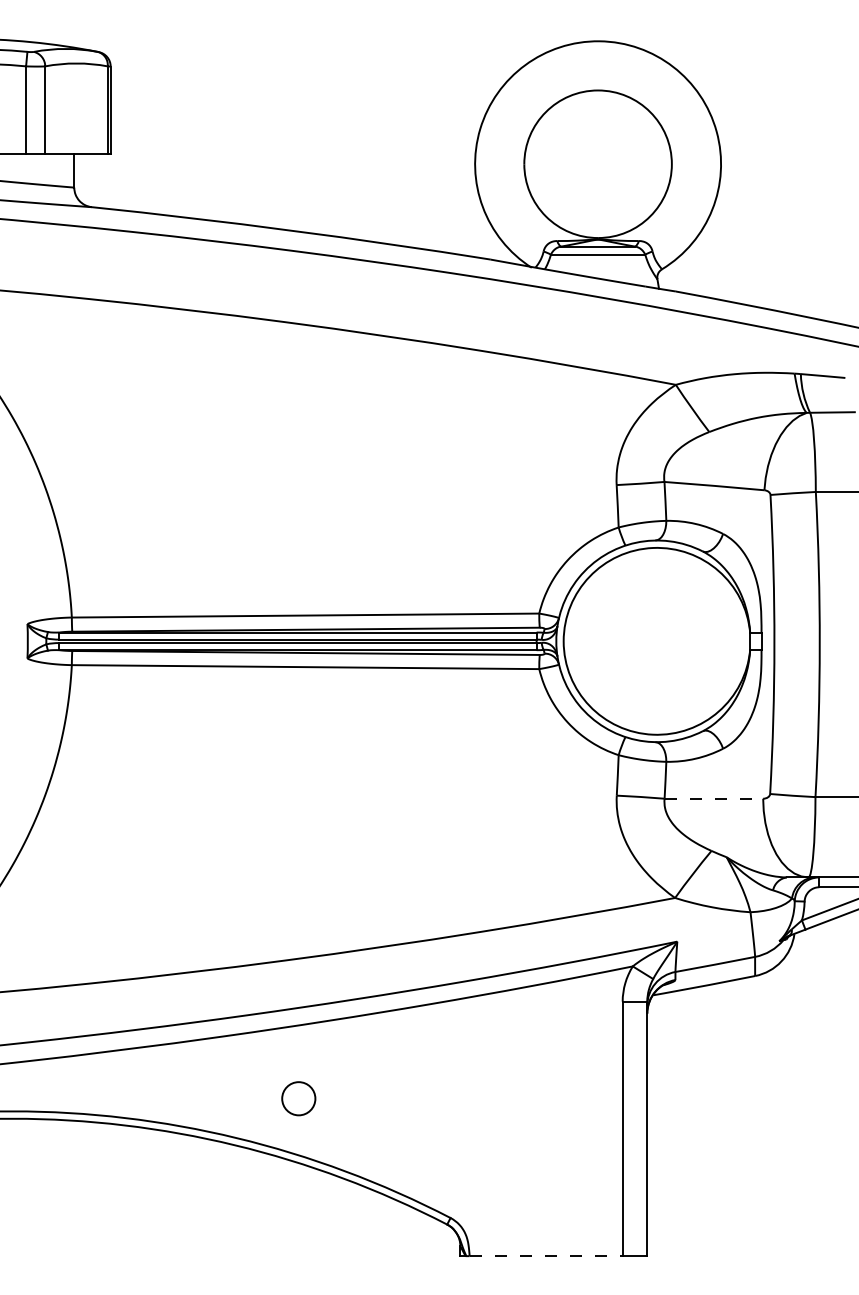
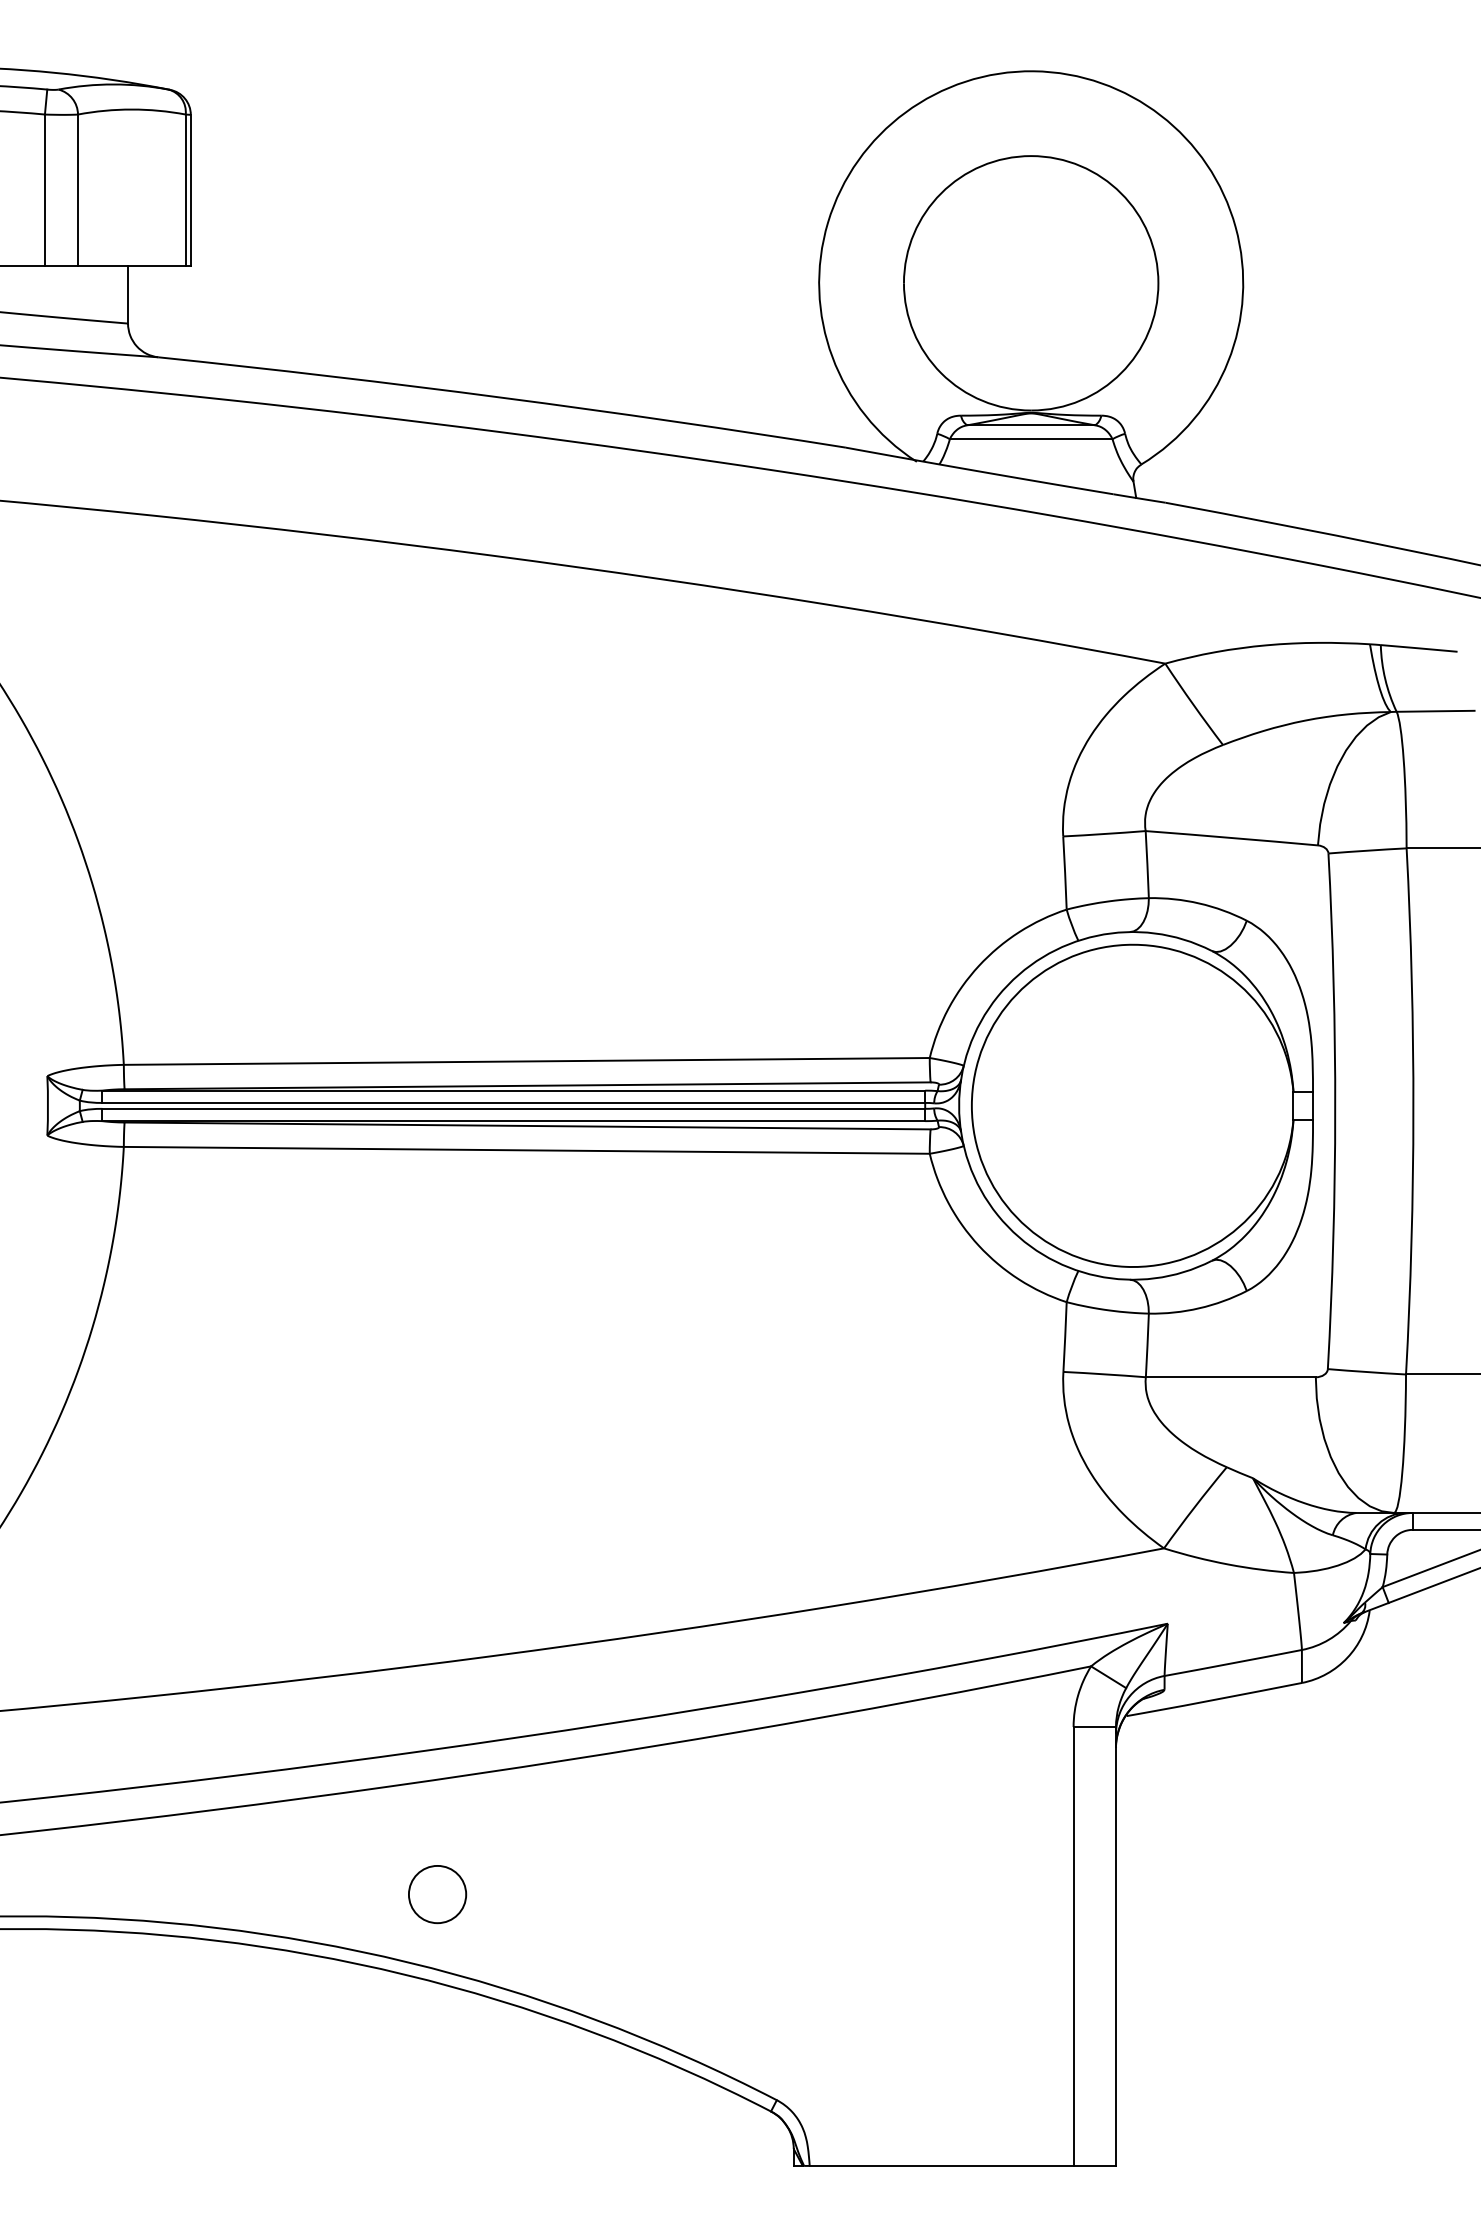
line: (714, 798) -> (1231, 1376), dashed -> solid
circle: (298, 1098) -> (437, 1894), moved
line: (546, 1256) -> (942, 2166), dashed -> solid

